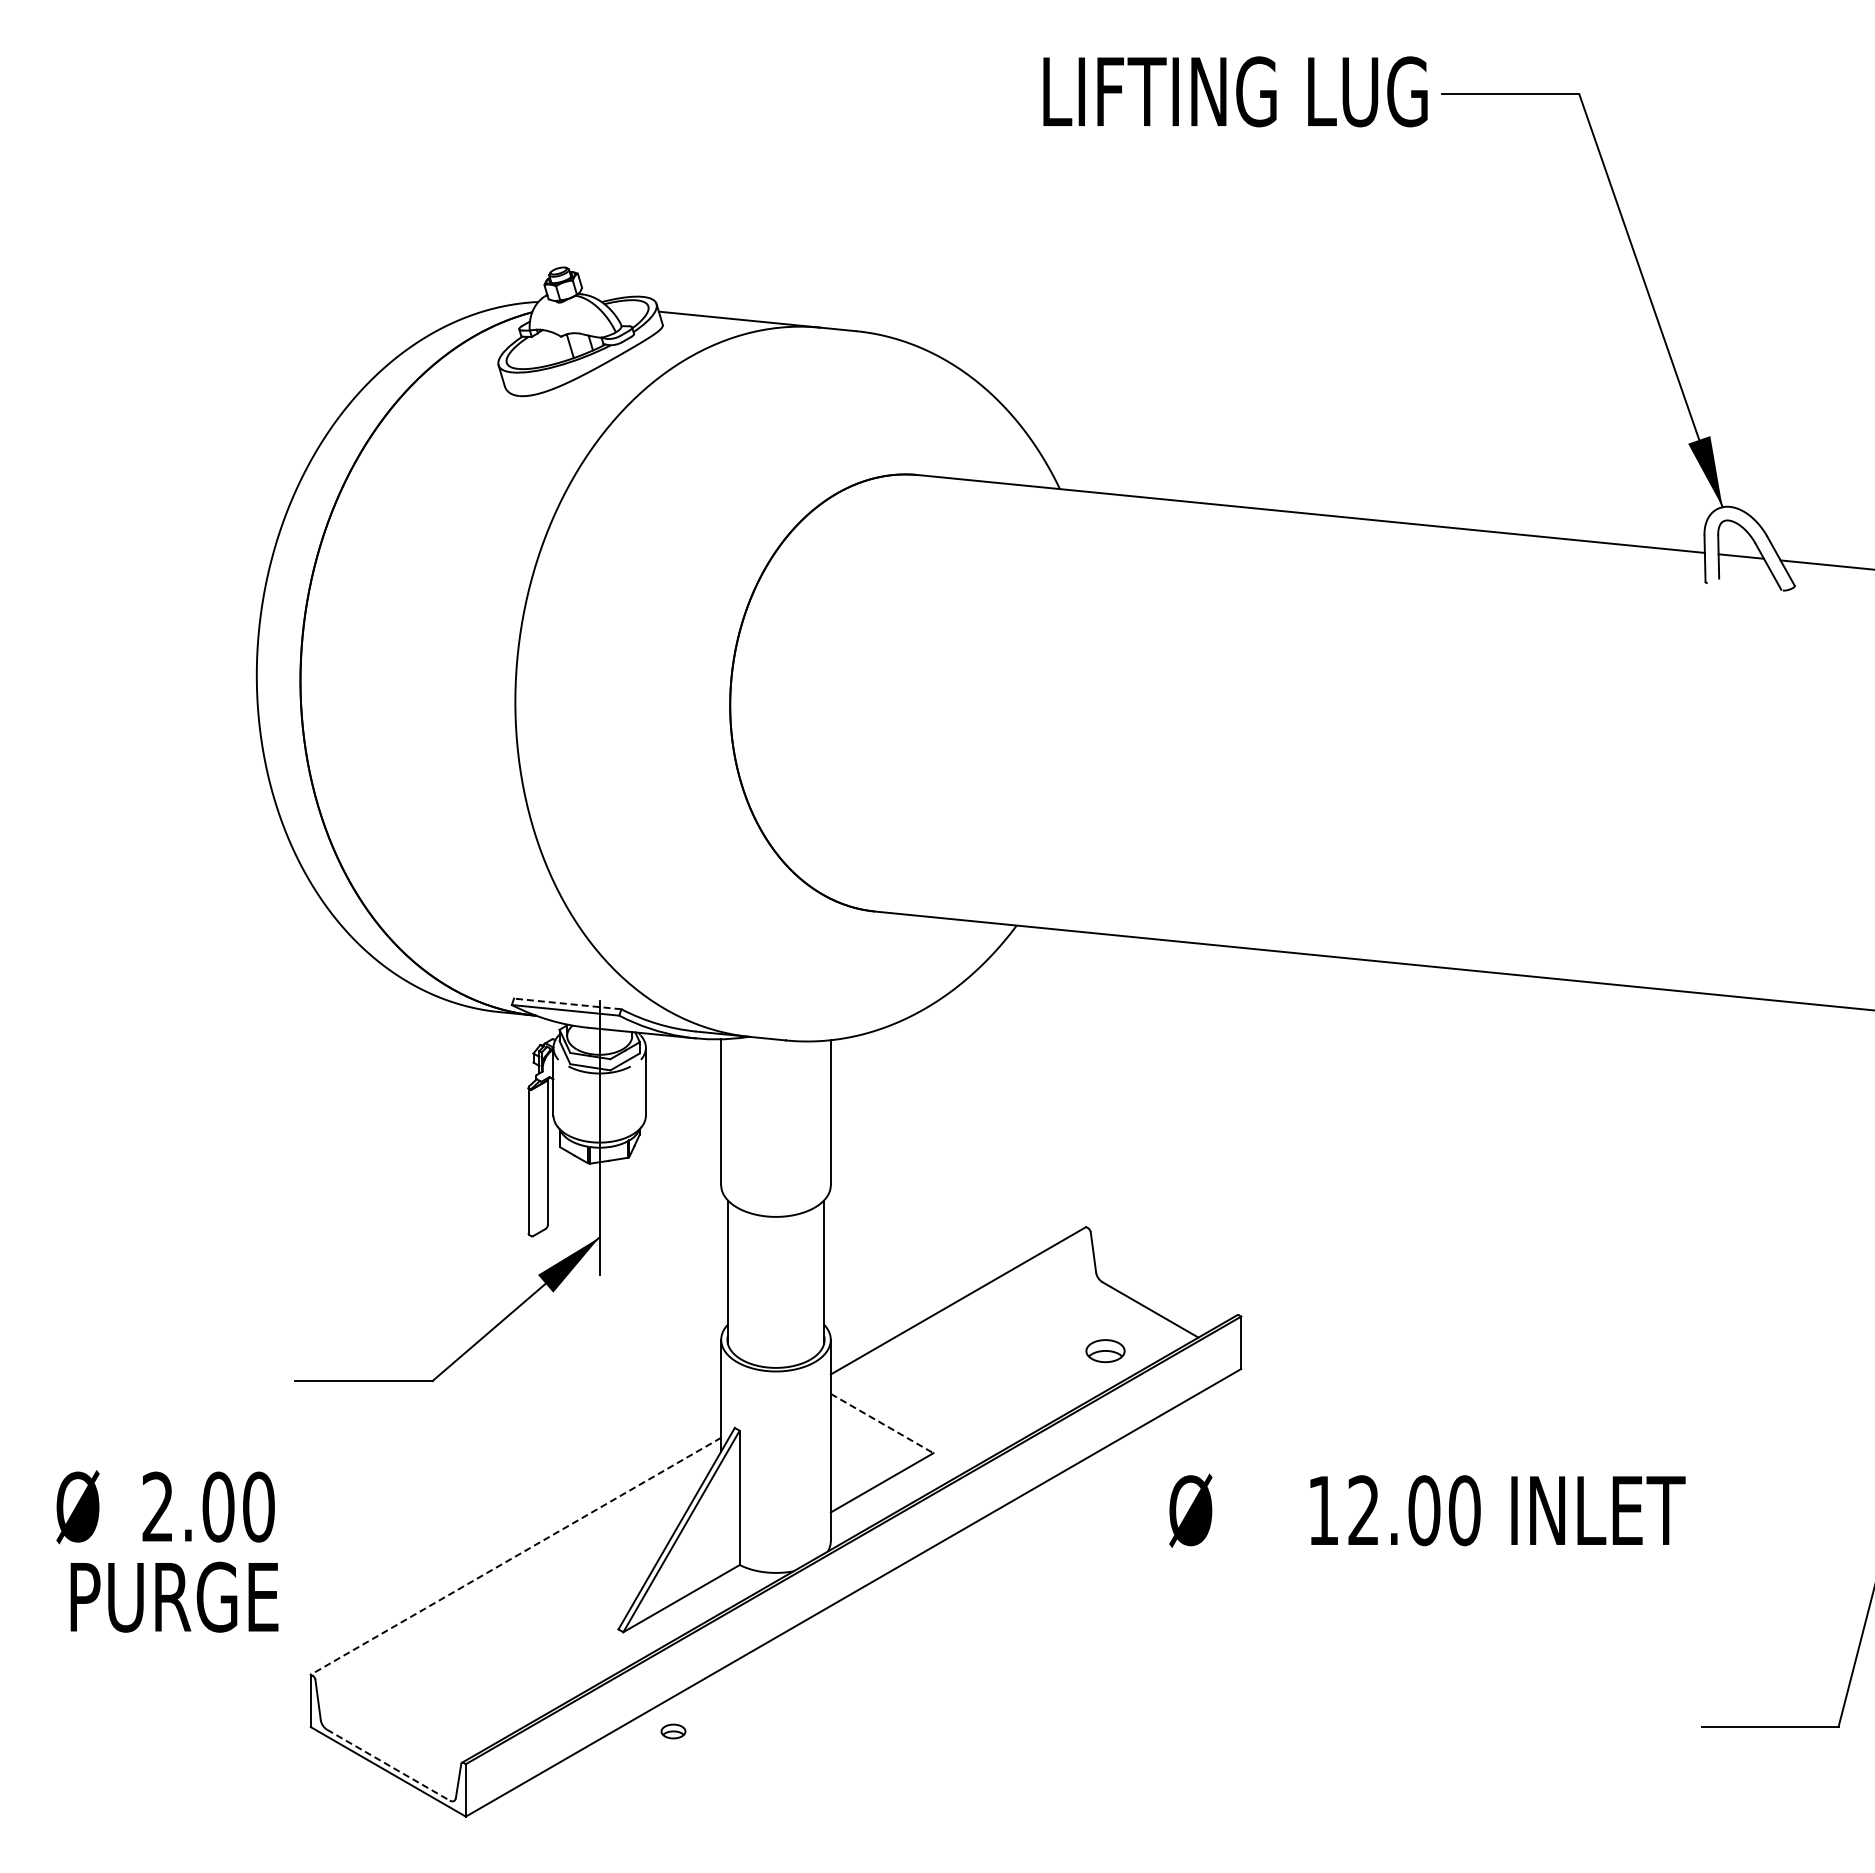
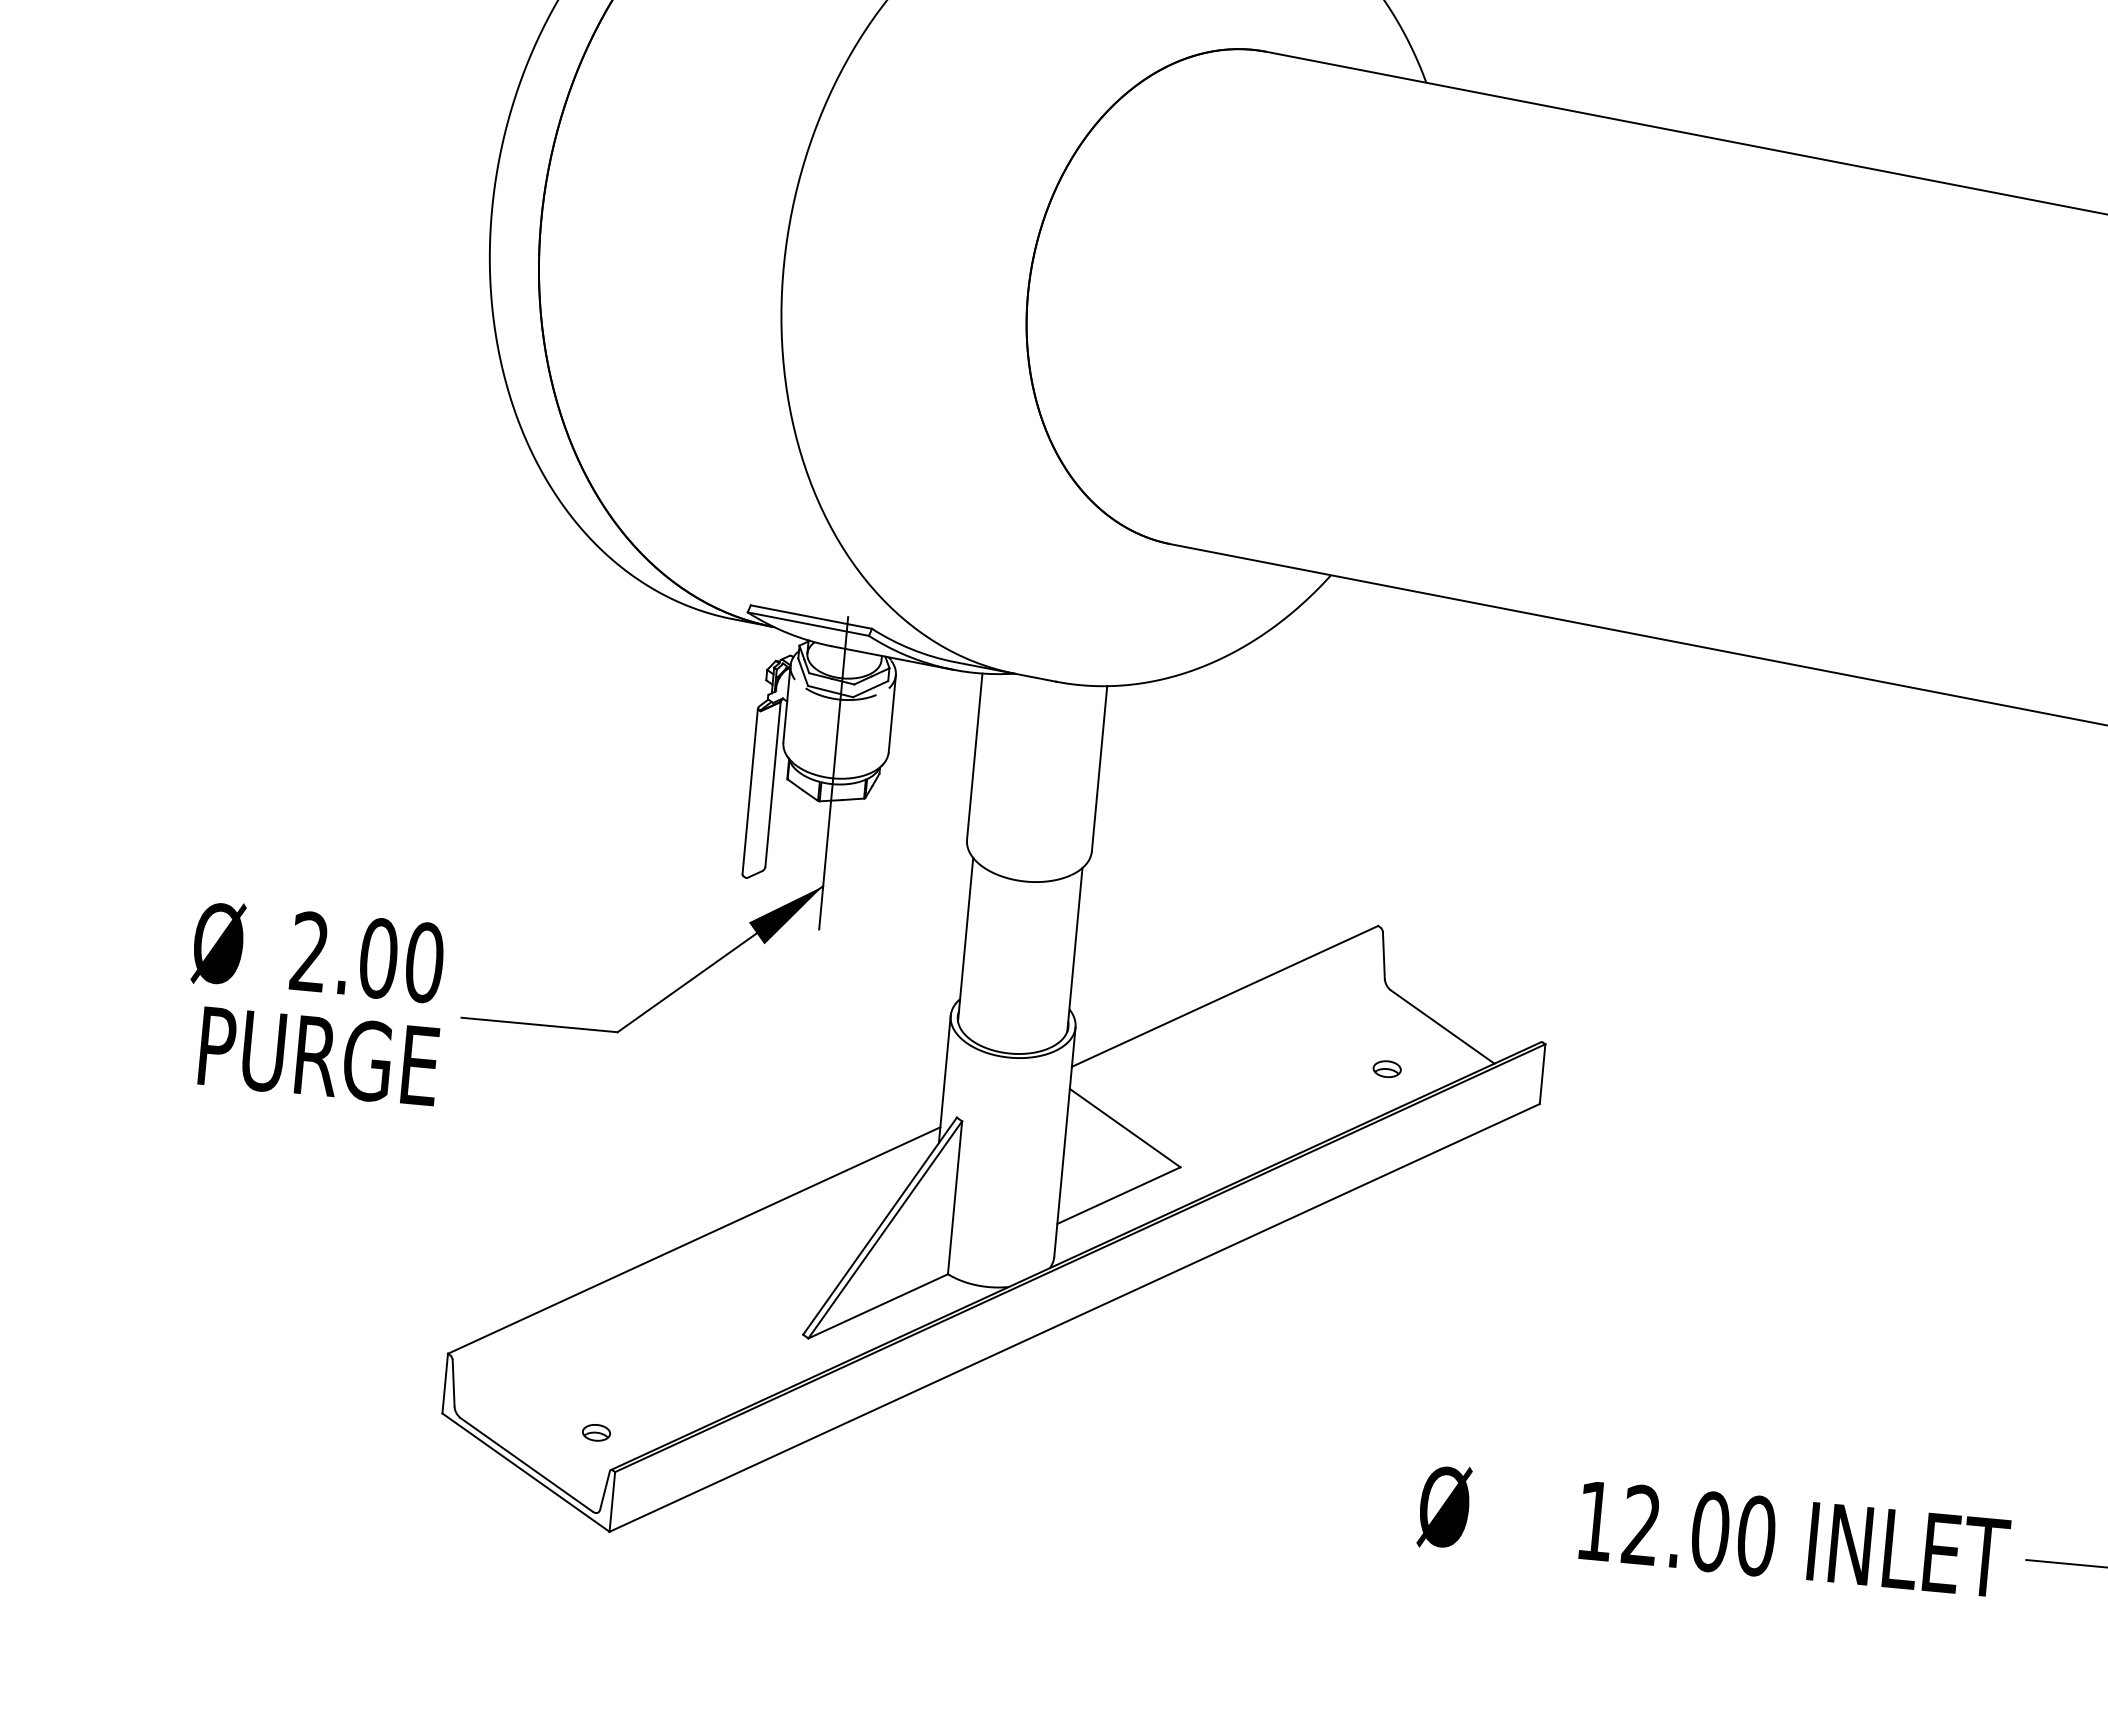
line: (567, 1003) -> (811, 616), dashed -> solid
part: (1105, 1350) -> (1387, 1068), size x0.62
line: (882, 1423) -> (1125, 1128), dashed -> solid
text: (1427, 1510) -> (1714, 1531), moved
text: (167, 1551) -> (315, 1003), moved
line: (516, 1556) -> (694, 1240), dashed -> solid
part: (673, 1731) -> (596, 1432), moved
line: (388, 1765) -> (526, 1465), dashed -> solid

